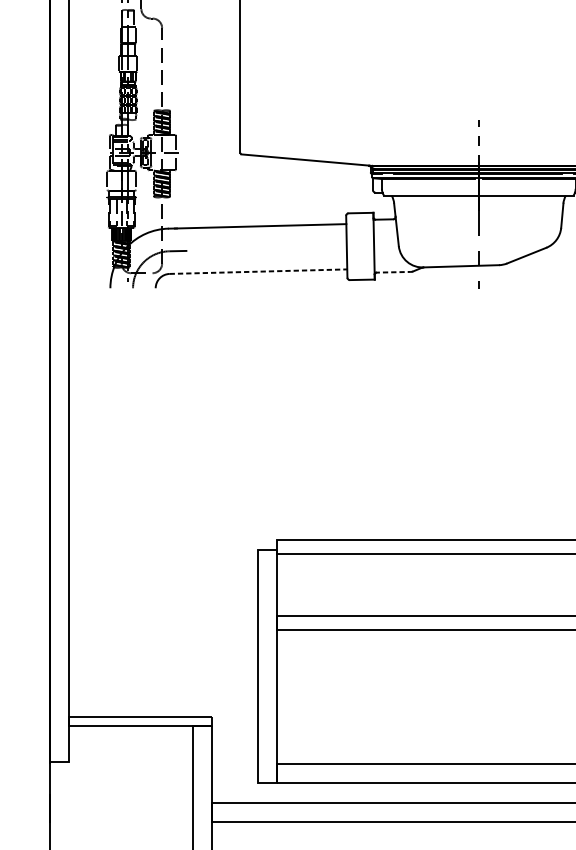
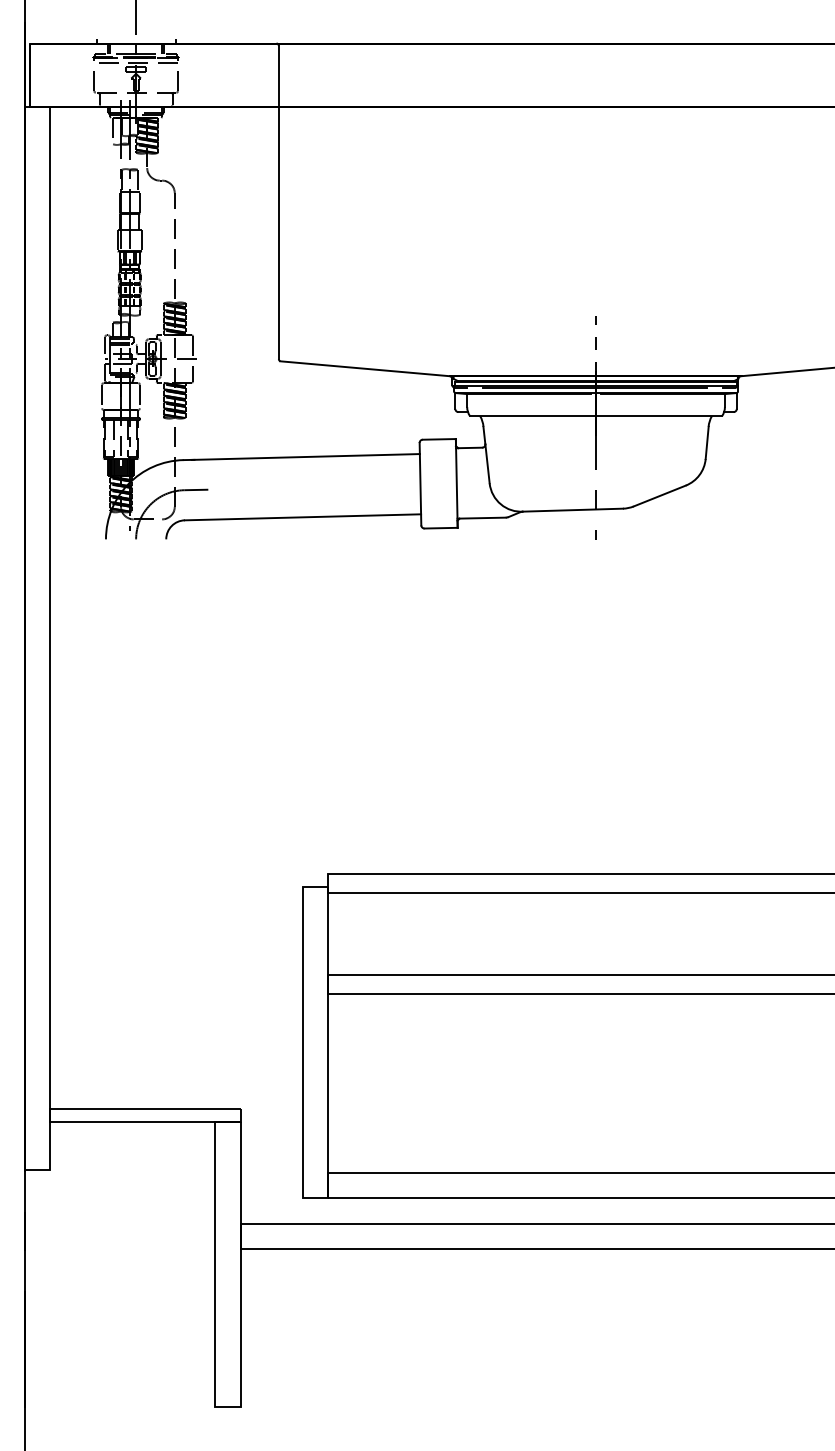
line: (258, 271) -> (303, 517), dashed -> solid
line: (393, 272) -> (482, 518), dashed -> solid

